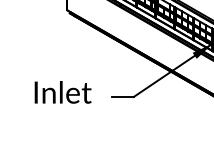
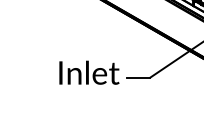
text: (62, 92) -> (88, 72), moved

